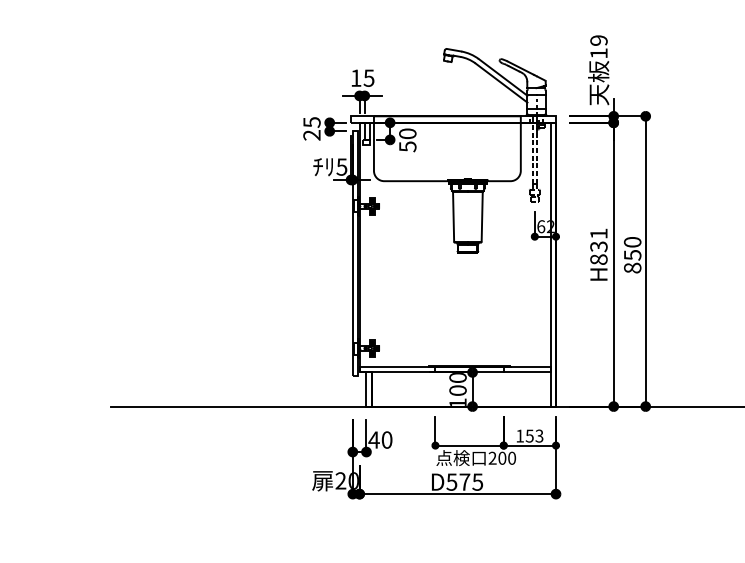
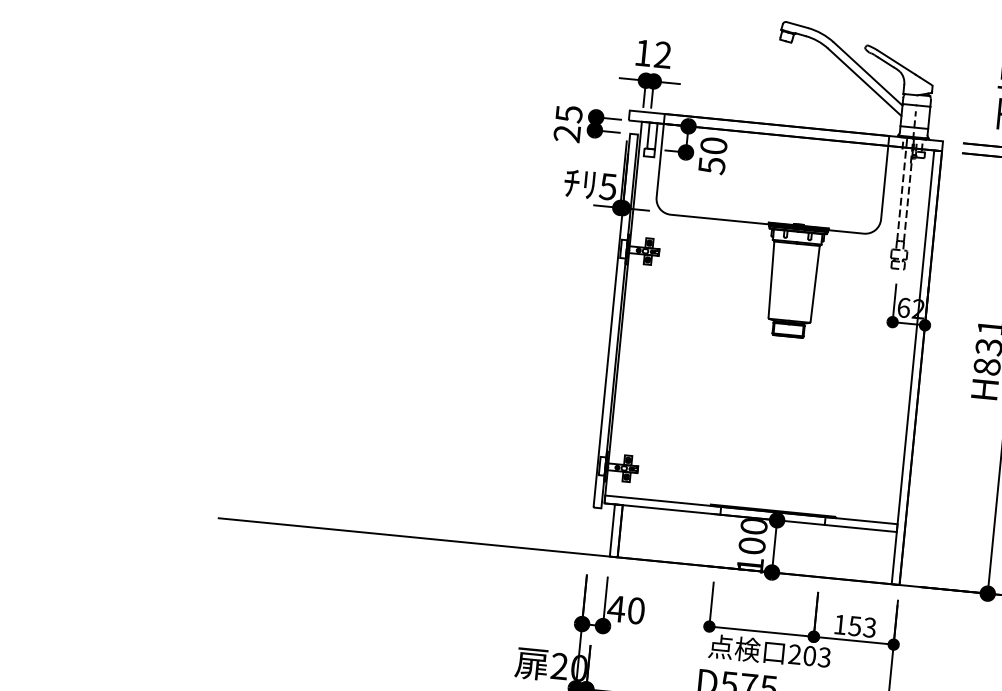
text: (368, 77) -> (662, 53), 15 -> 12
text: (512, 457) -> (825, 656), 200 -> 203

